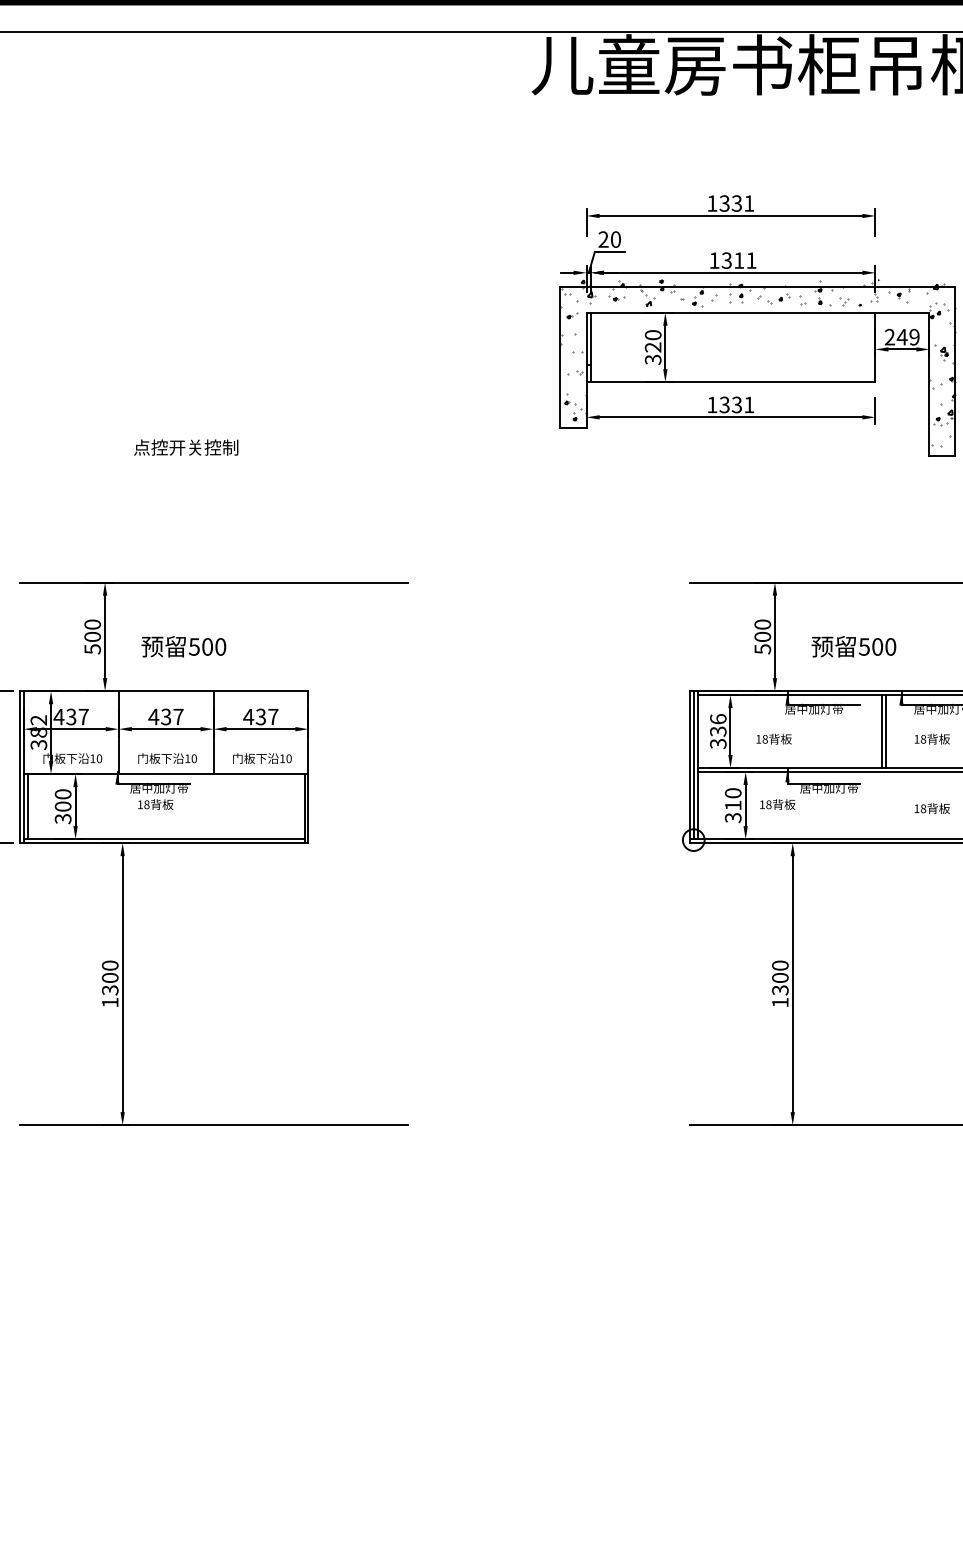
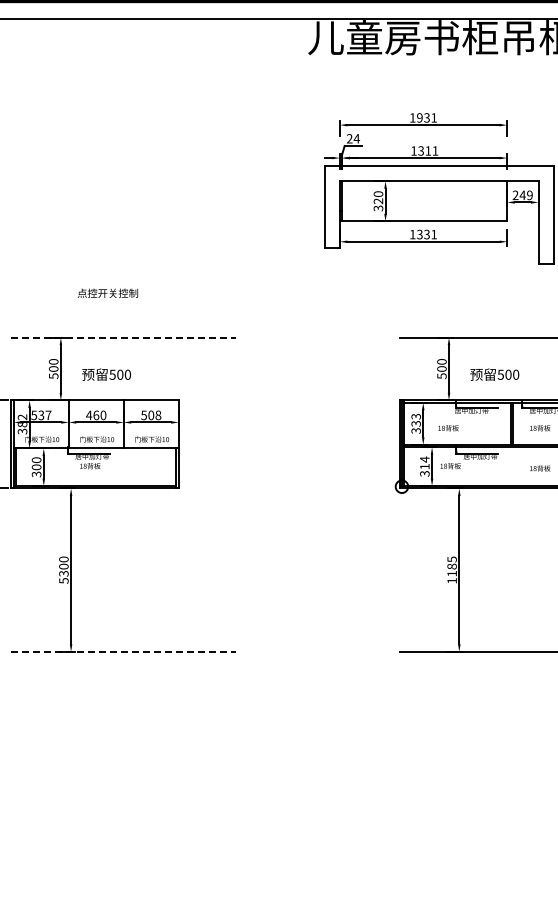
text: (724, 202) -> (419, 117), 1331 -> 1931
text: (615, 239) -> (356, 138), 20 -> 24
hatch: (758, 363) -> (439, 210), removed
text: (185, 446) -> (107, 292), moved
line: (214, 582) -> (124, 337), solid -> dashed
text: (59, 717) -> (34, 415), 437 -> 537
text: (171, 717) -> (99, 415), 437 -> 460
text: (261, 717) -> (151, 415), 437 -> 508
text: (717, 718) -> (415, 416), 336 -> 333
text: (732, 793) -> (424, 459), 310 -> 314
text: (779, 977) -> (451, 566), 1300 -> 1185
text: (109, 1001) -> (63, 580), 1300 -> 5300
line: (214, 1124) -> (124, 651), solid -> dashed

